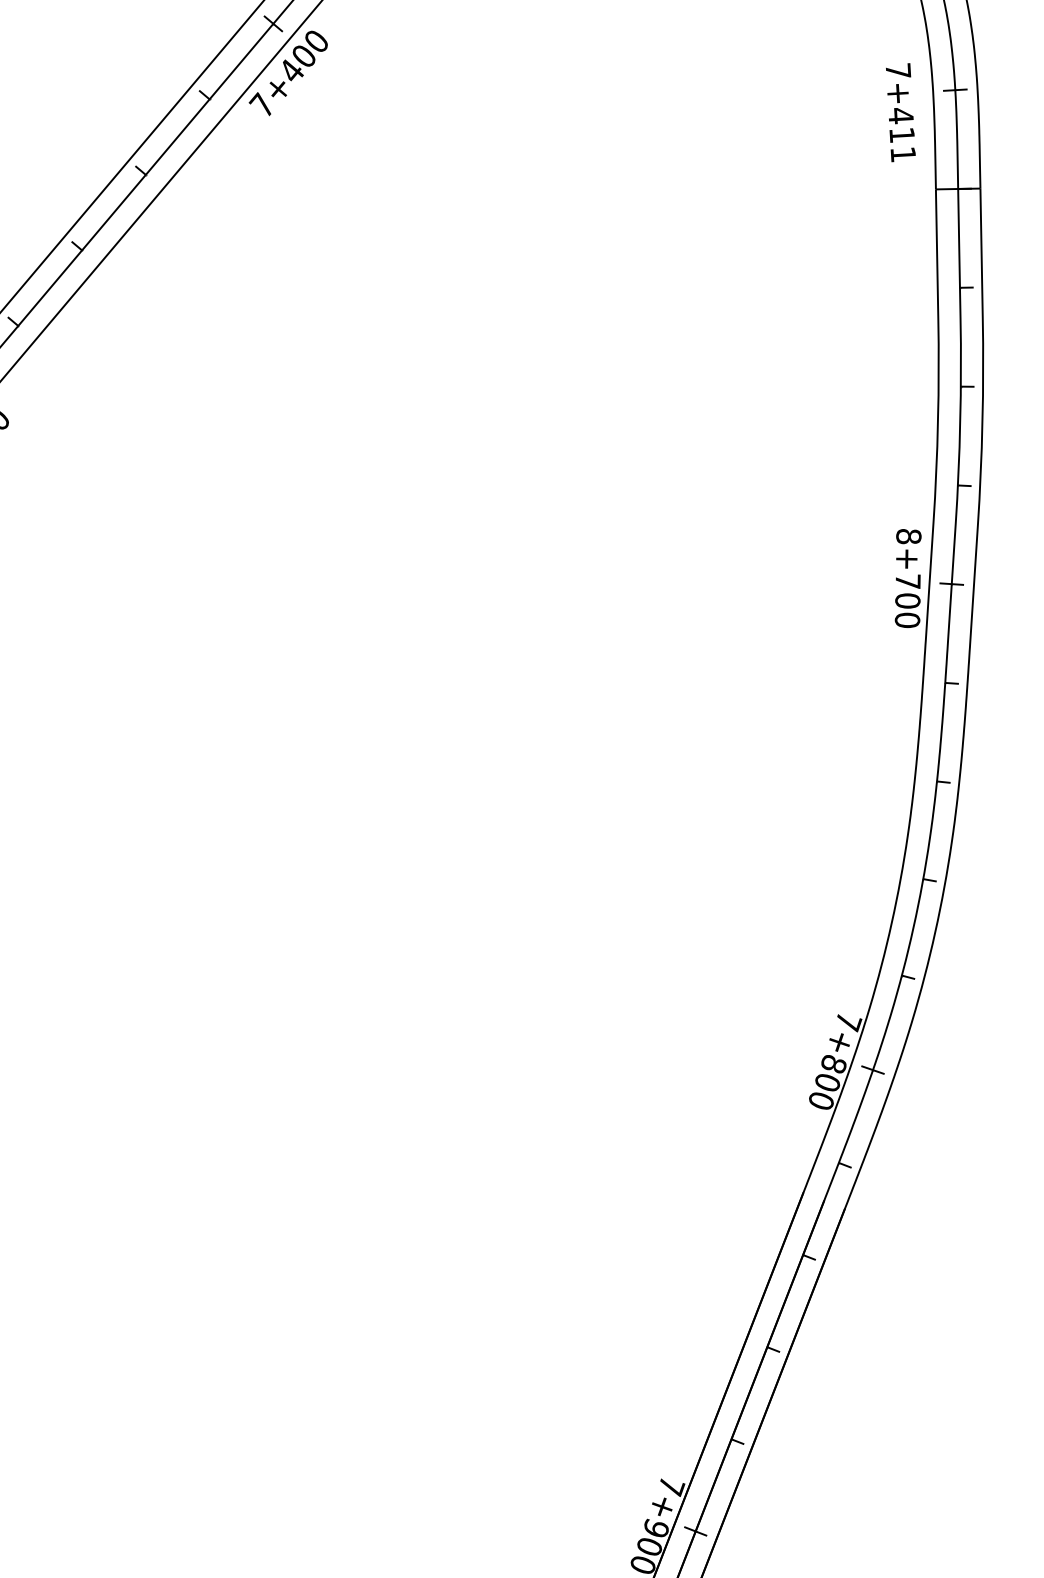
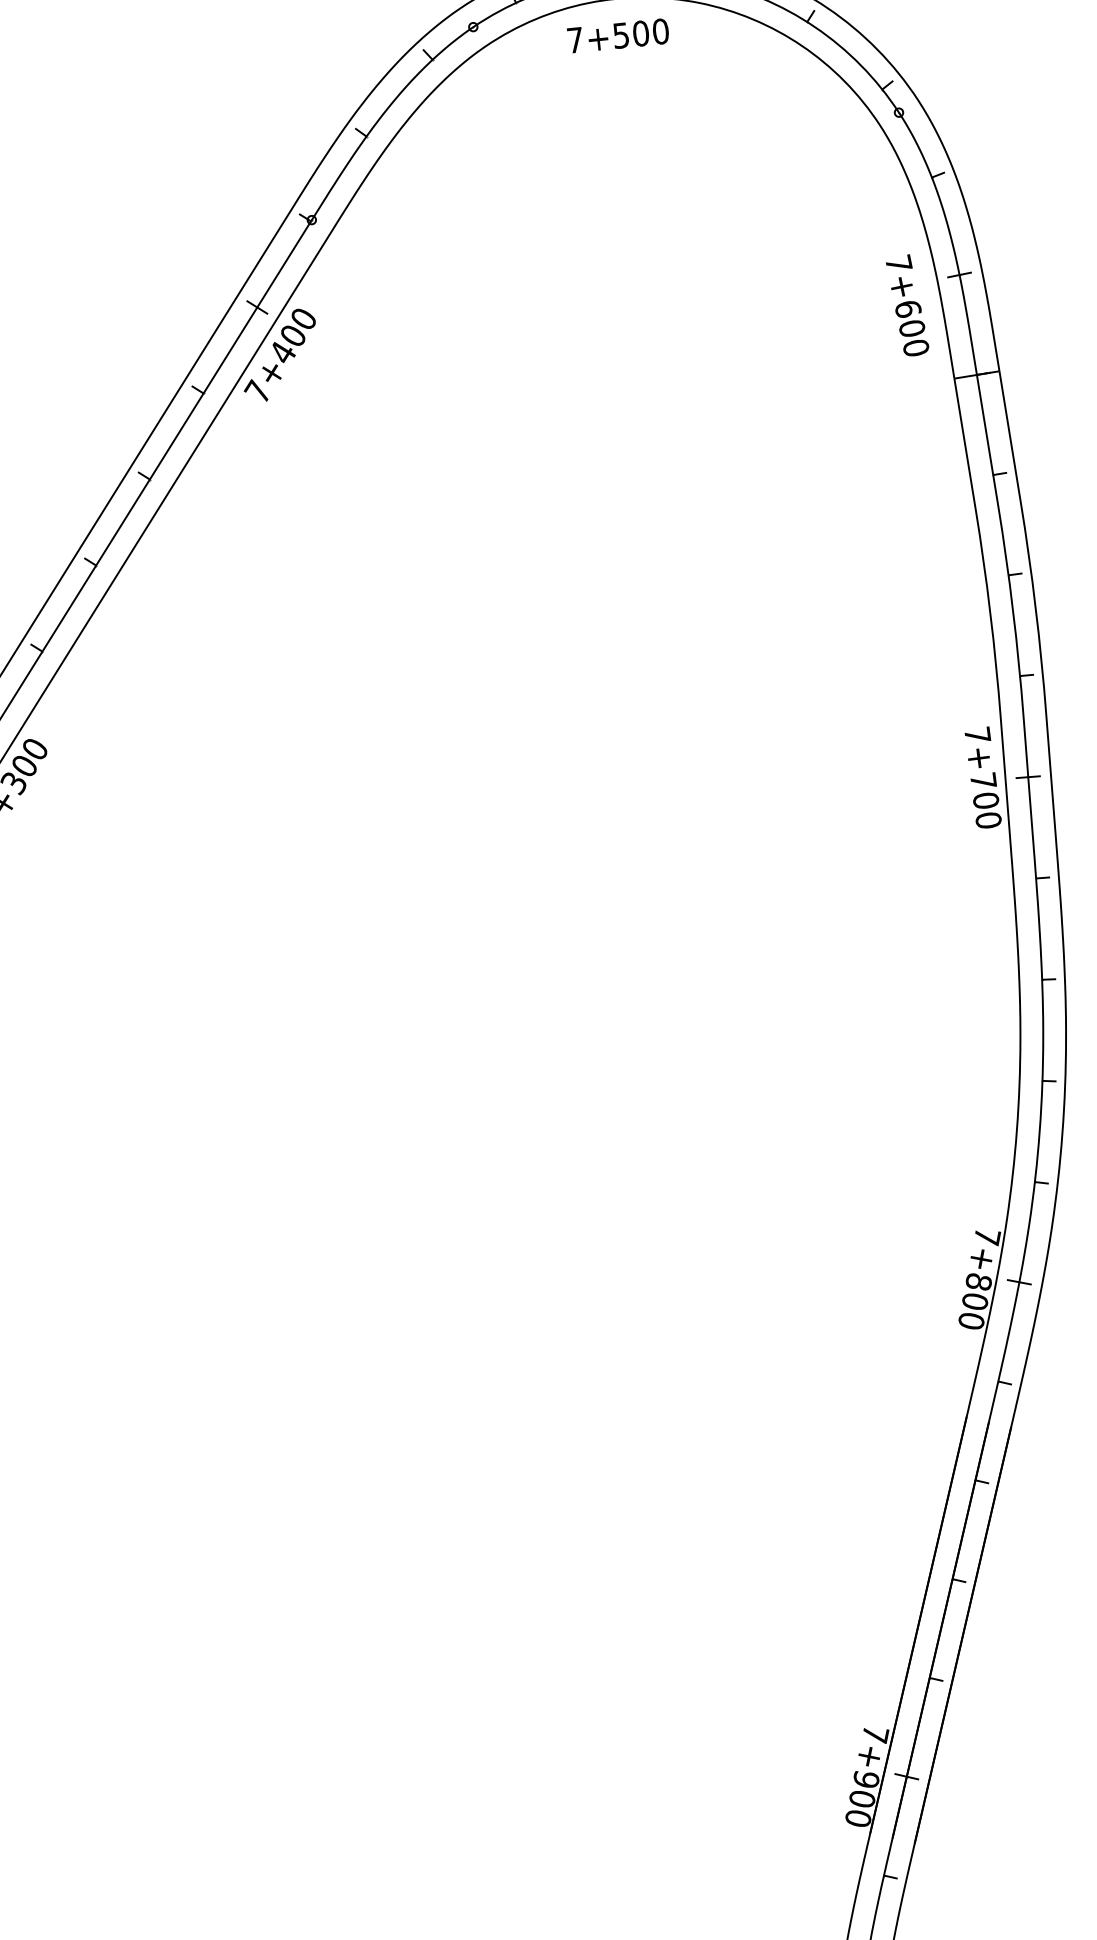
text: (902, 136) -> (912, 329), 7+411 -> 7+600
text: (908, 535) -> (977, 734), 8+700 -> 7+700

